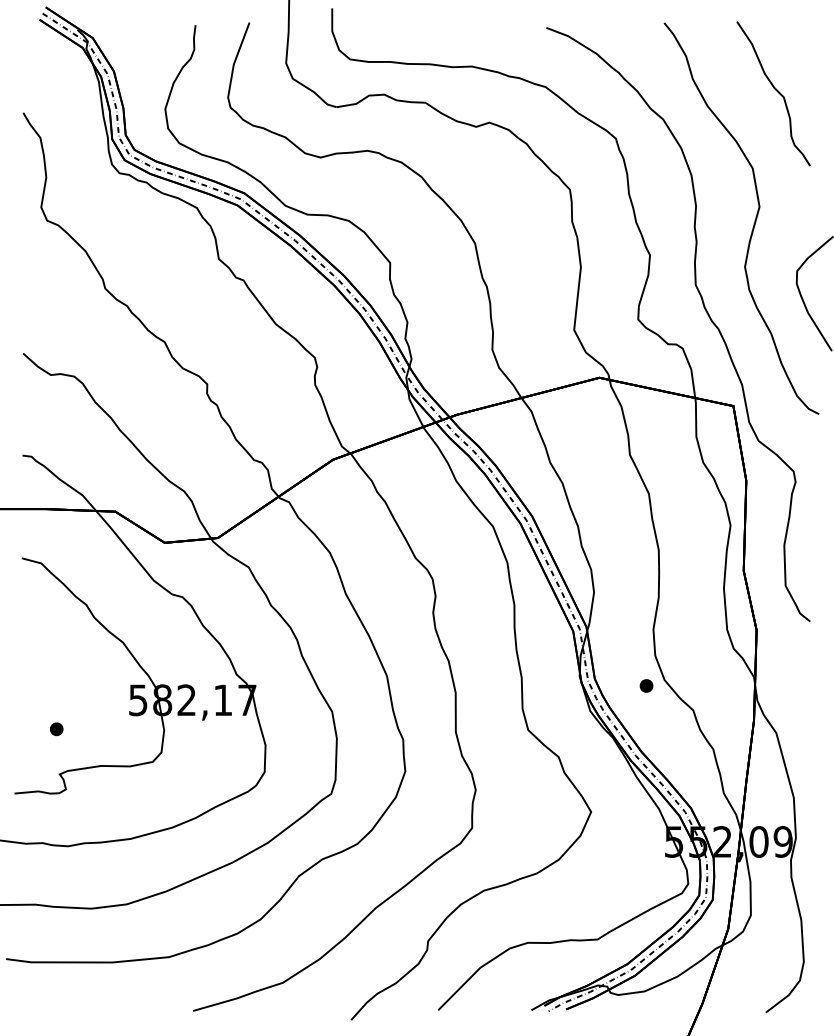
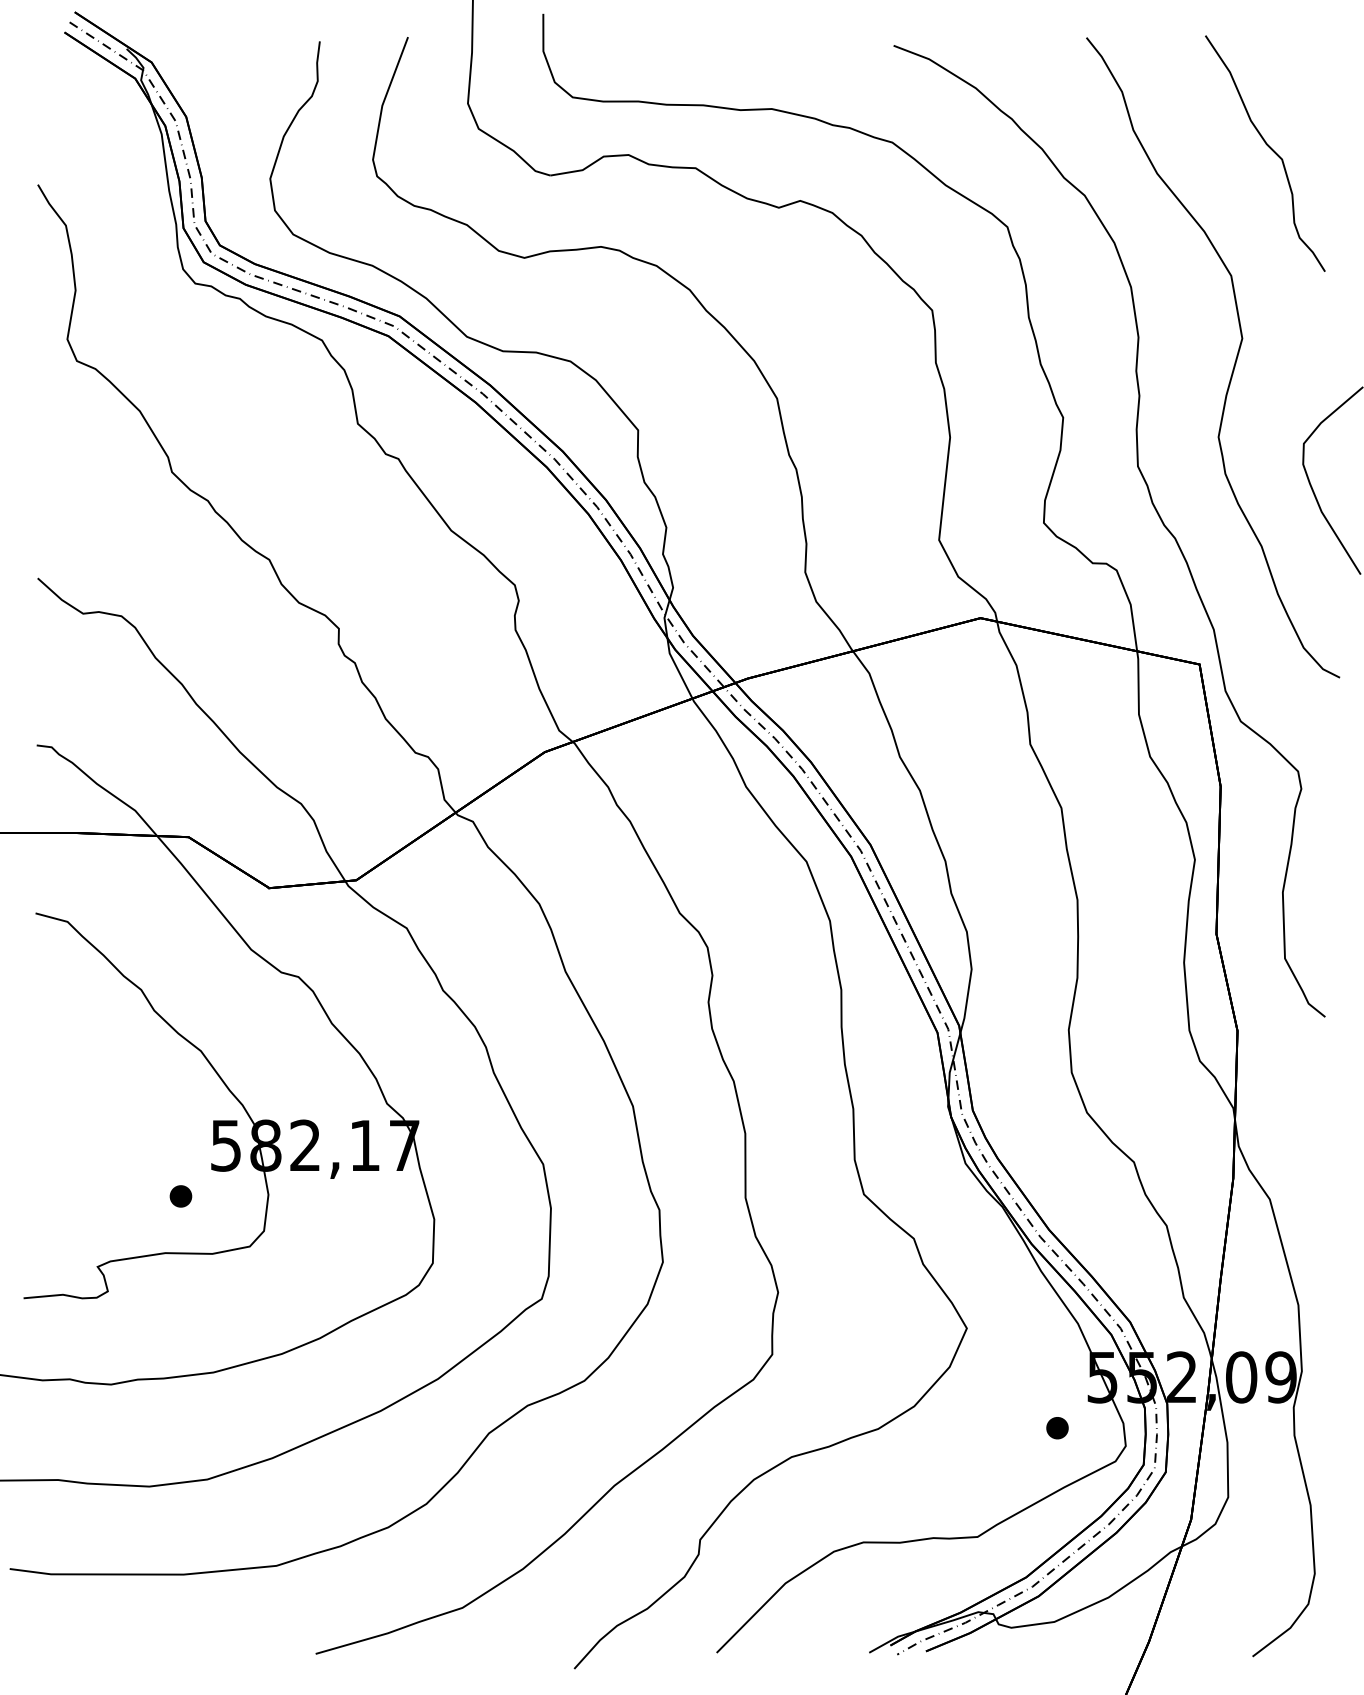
part: (646, 685) -> (1057, 1427), moved
part: (56, 729) -> (180, 1196), moved

